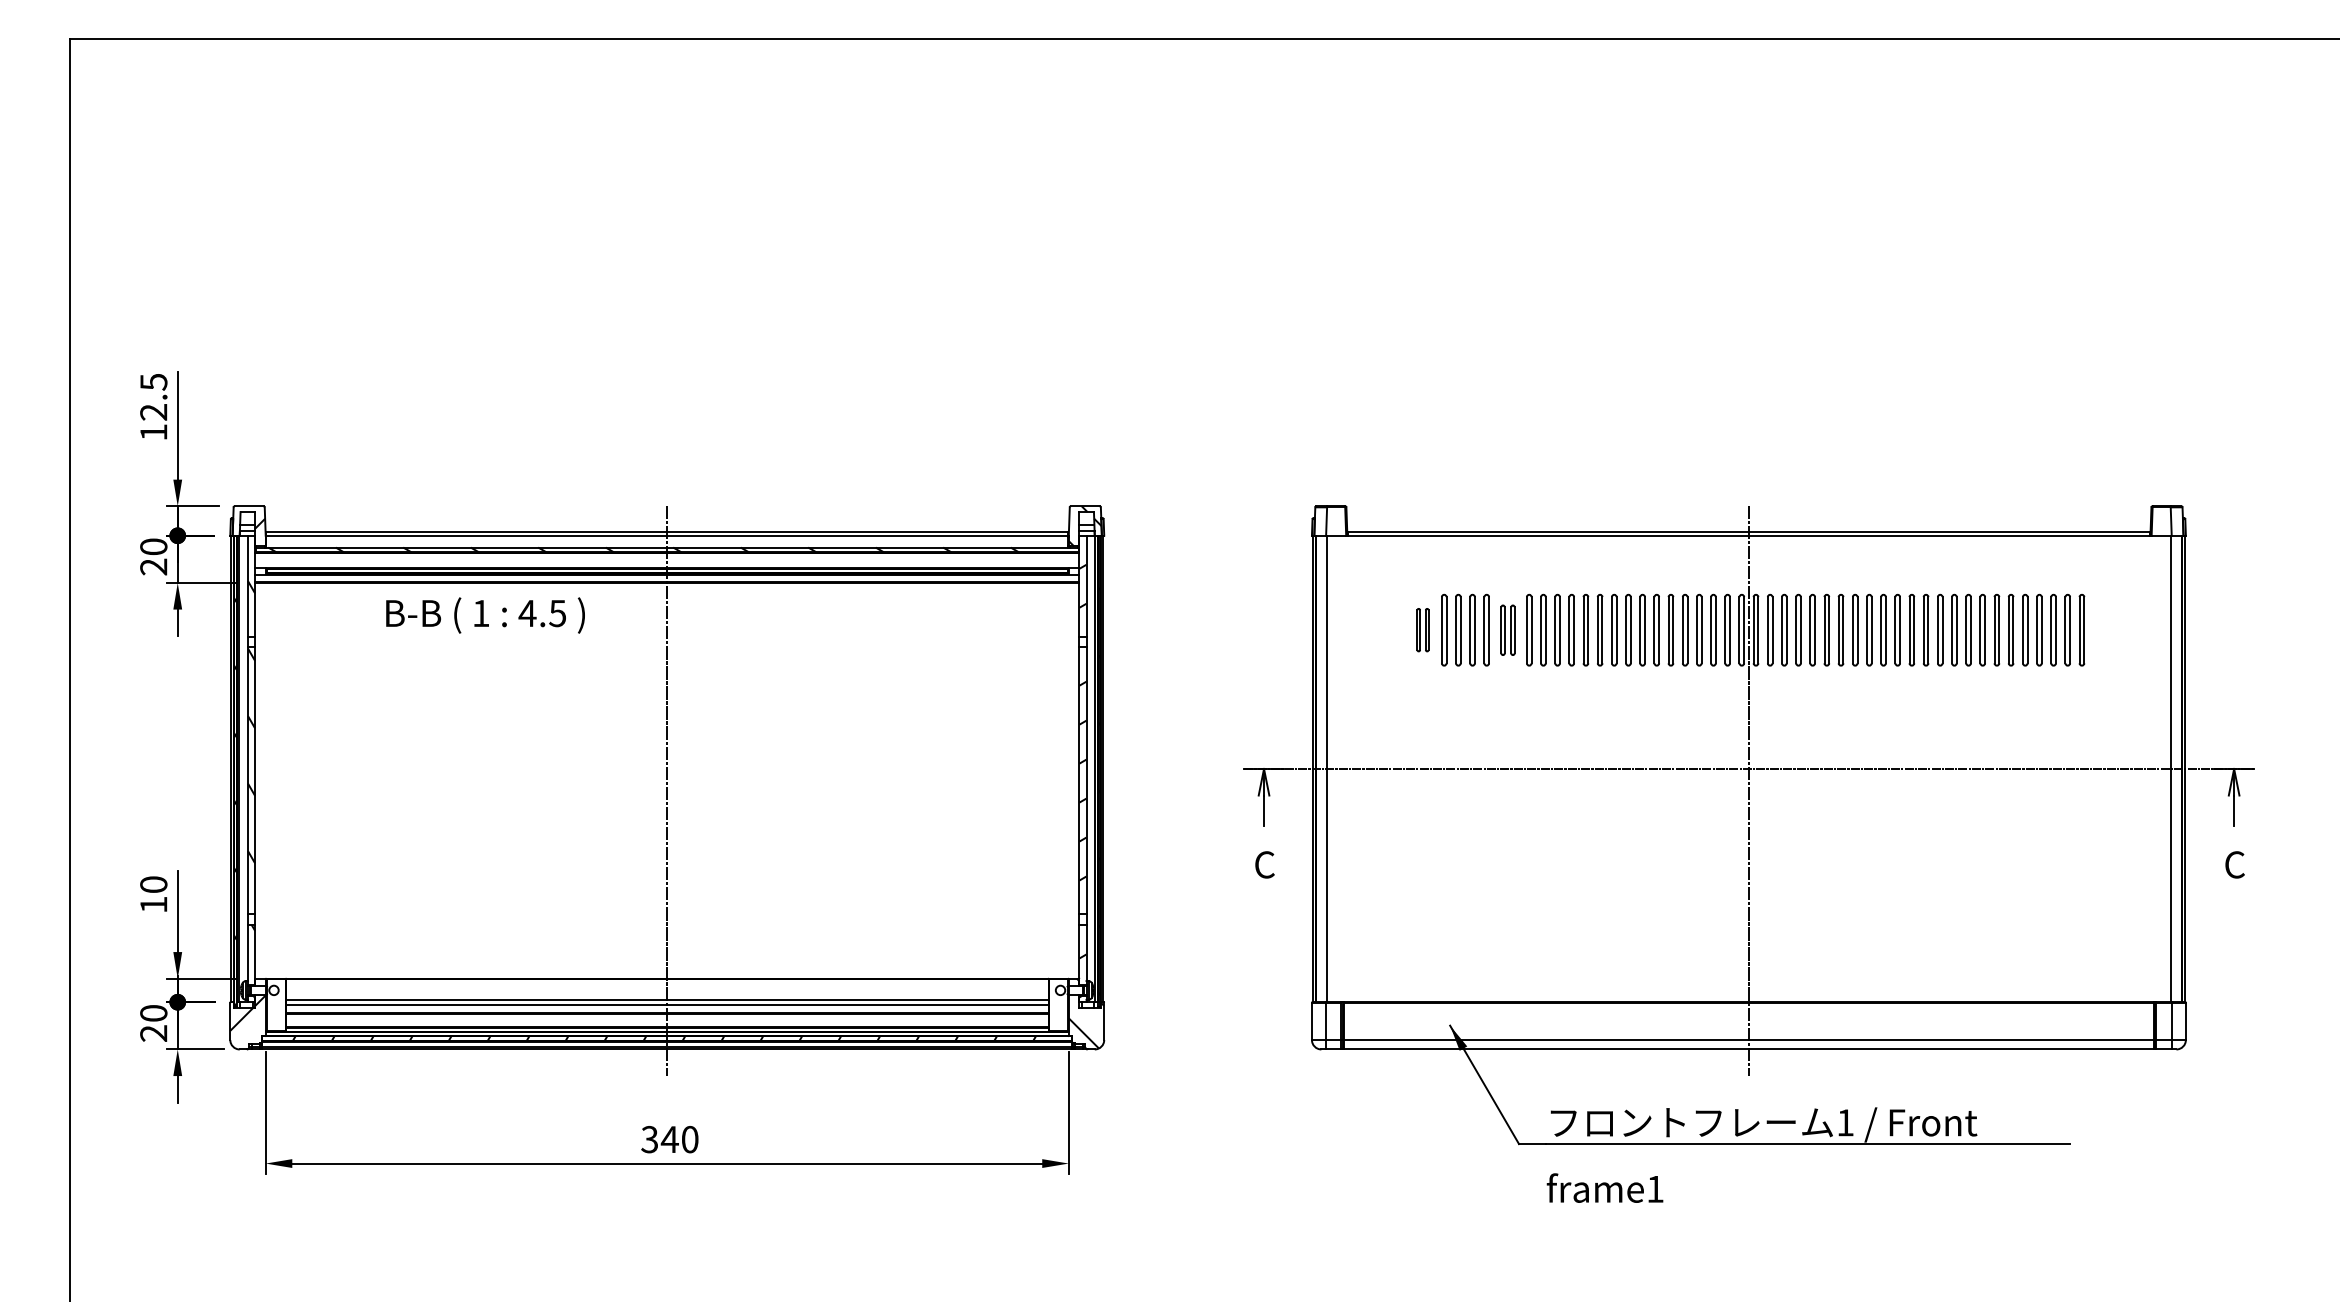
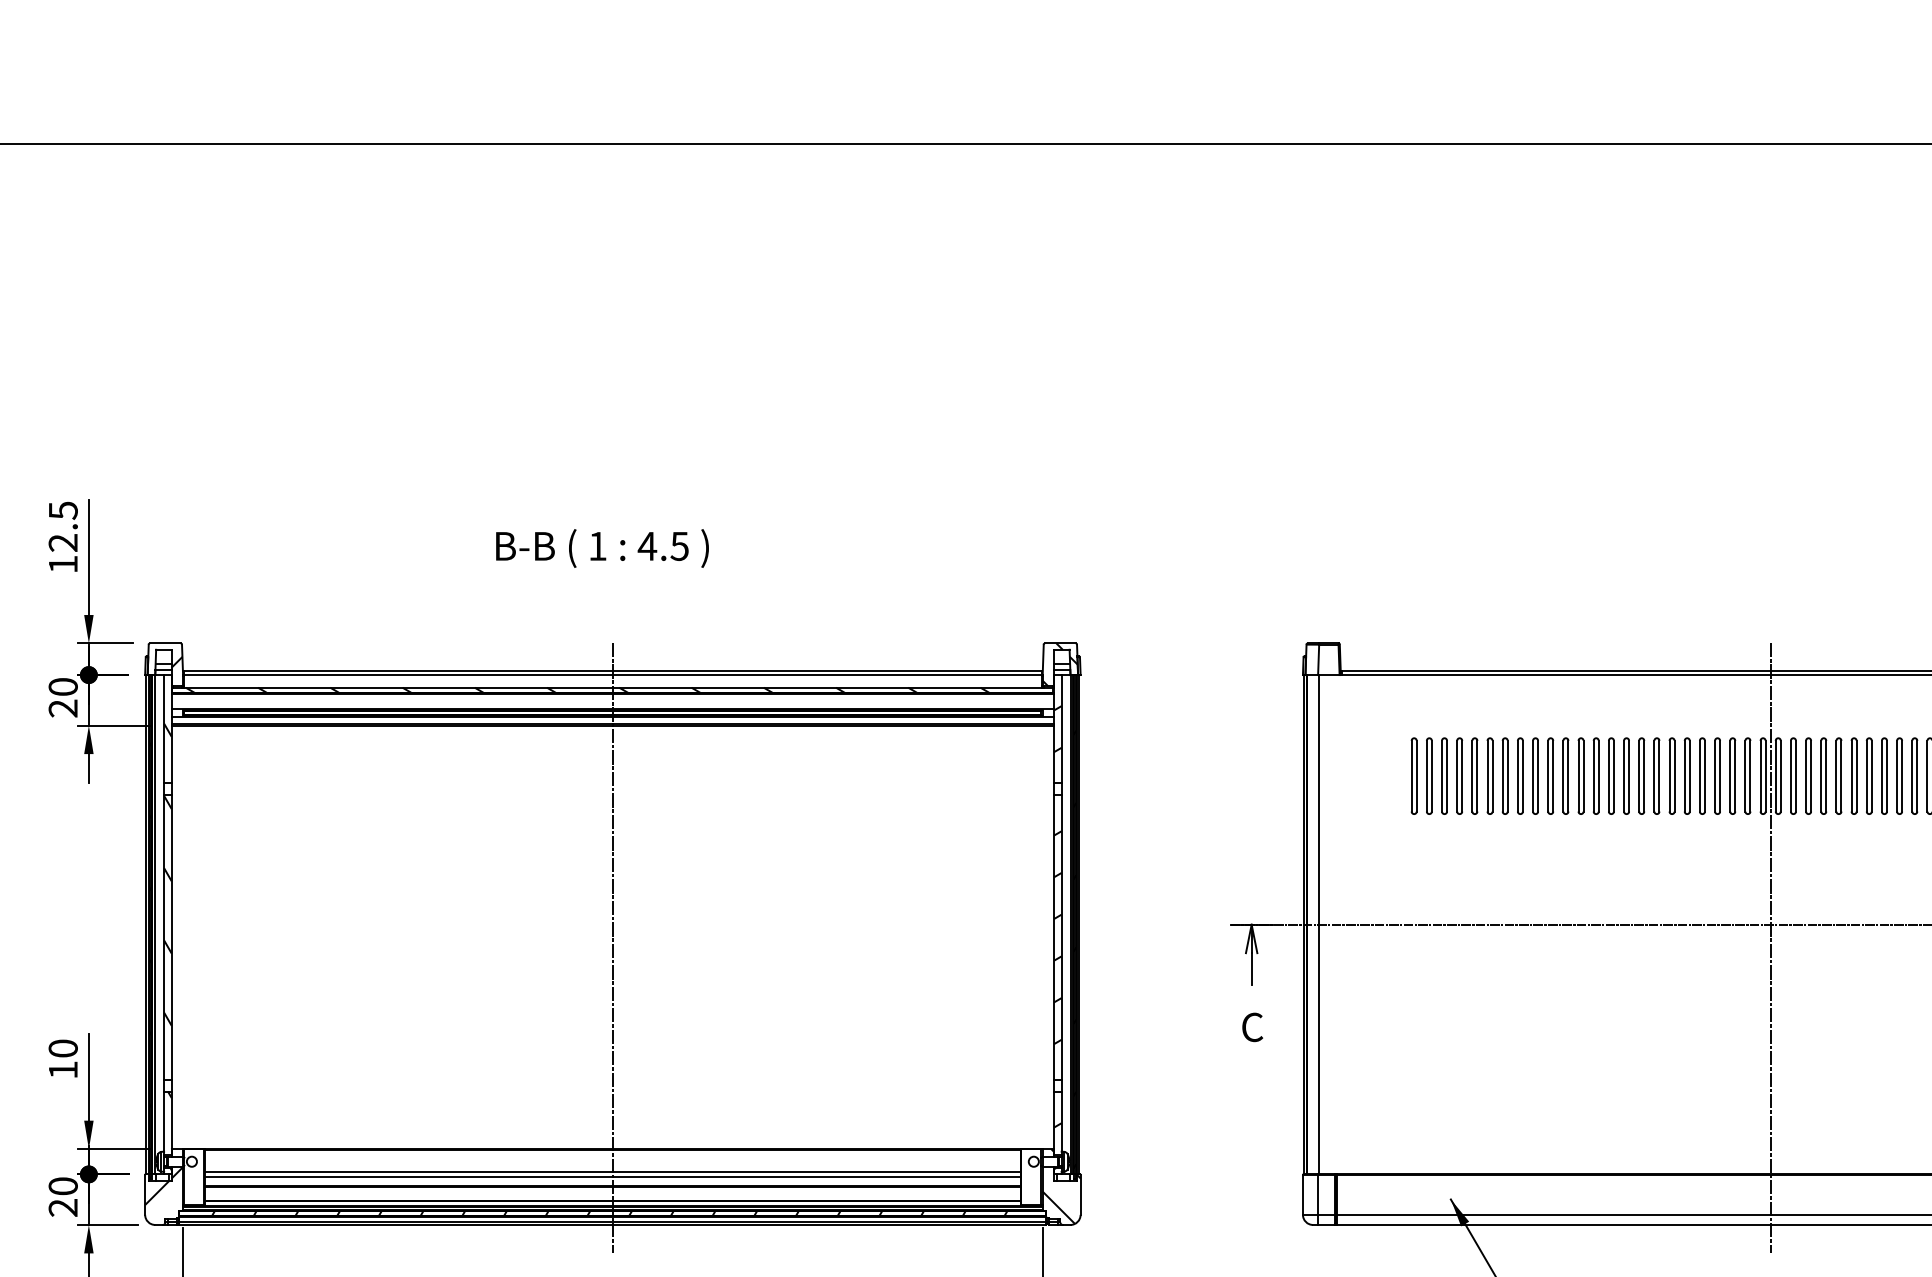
text: (485, 615) -> (602, 548), moved
part: (1422, 629) -> (1421, 775), size x1.67
part: (1507, 630) -> (1512, 776), size x1.43

